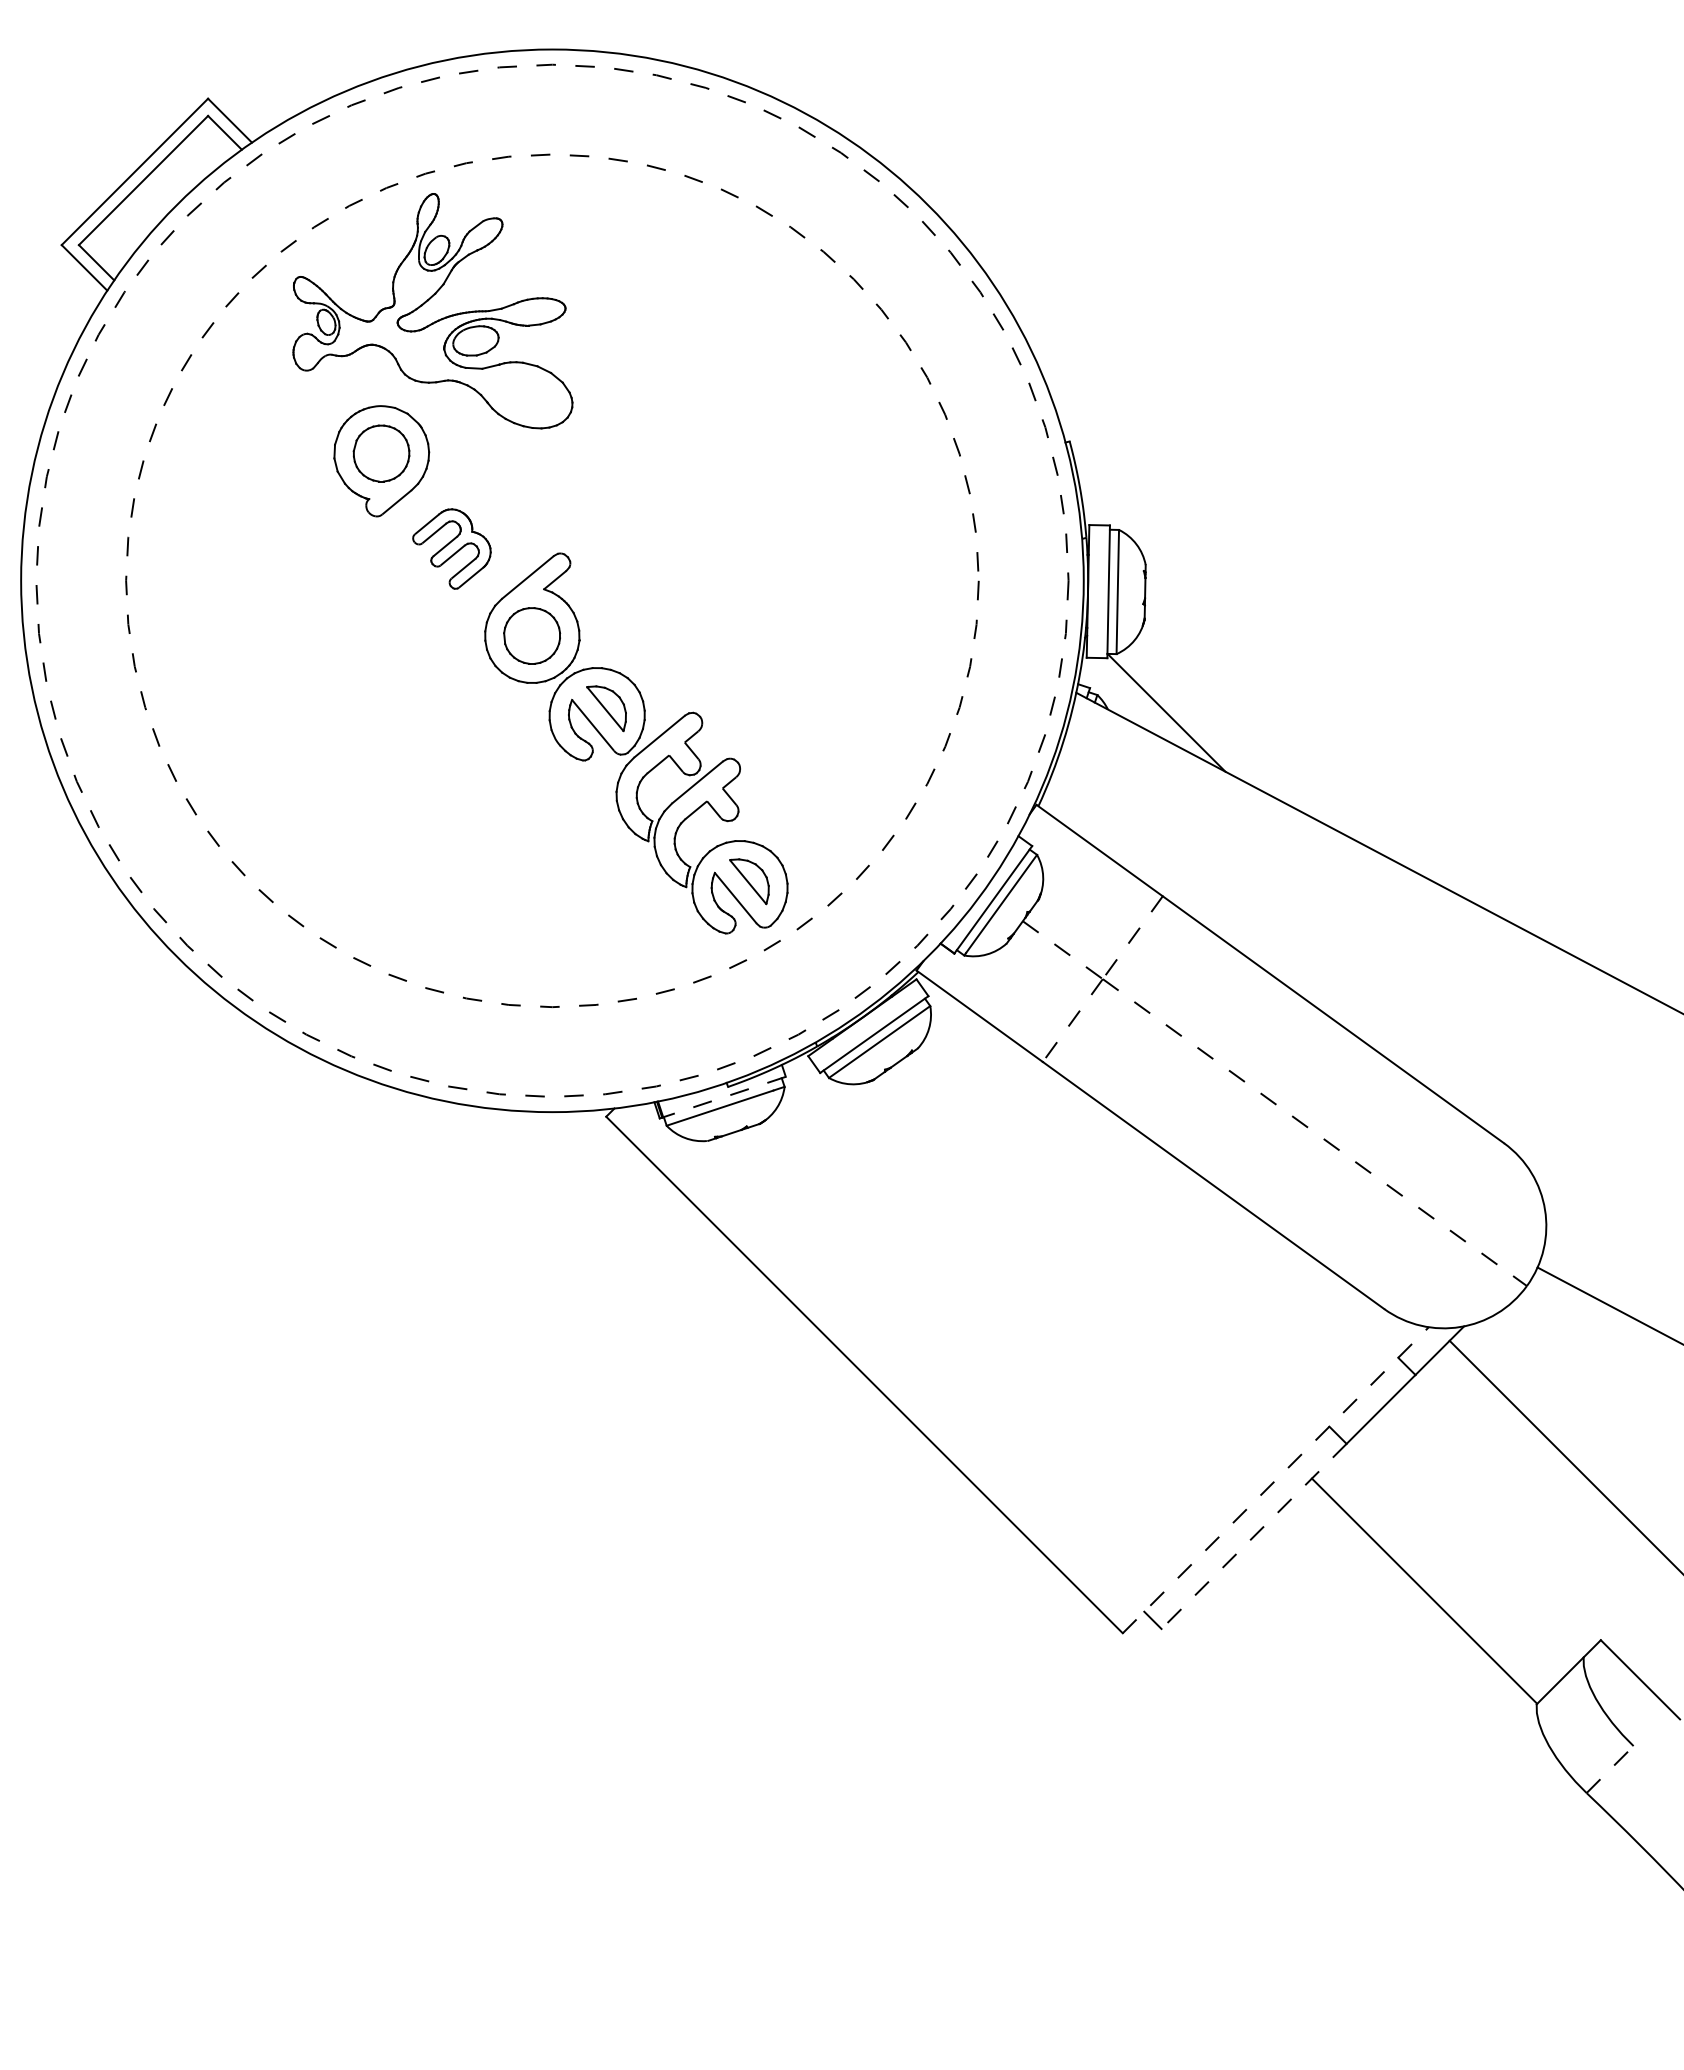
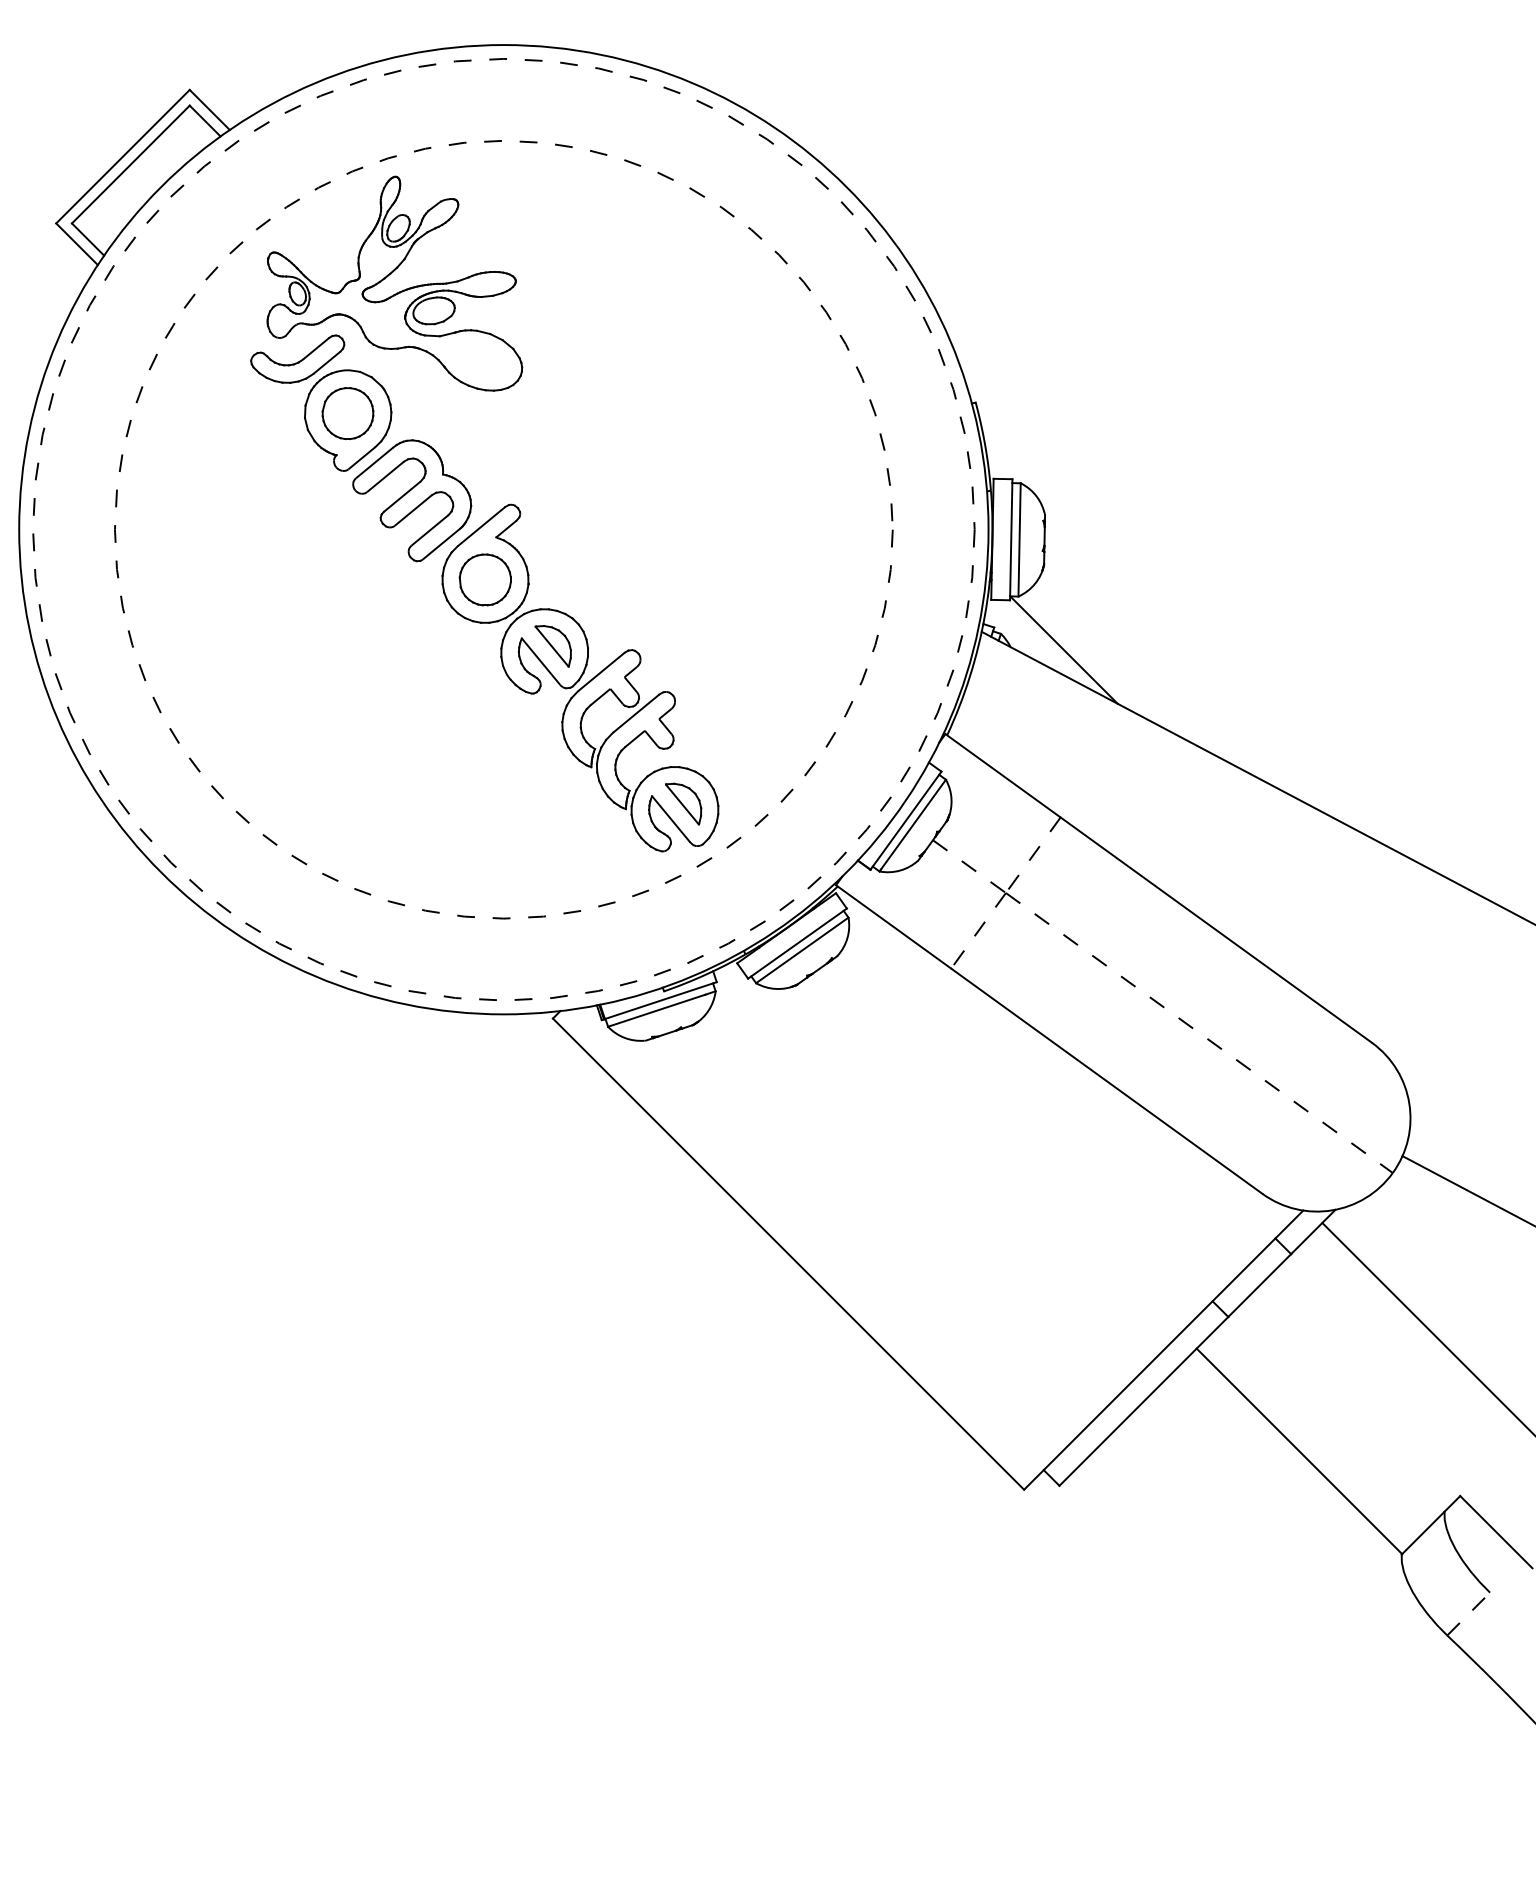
part: (326, 393) -> (297, 358), added
part: (451, 548) -> (411, 500), size x1.67
line: (724, 1097) -> (660, 1001), dashed -> solid
line: (1276, 1479) -> (1164, 1349), dashed -> solid
line: (1254, 1536) -> (1144, 1401), dashed -> solid

